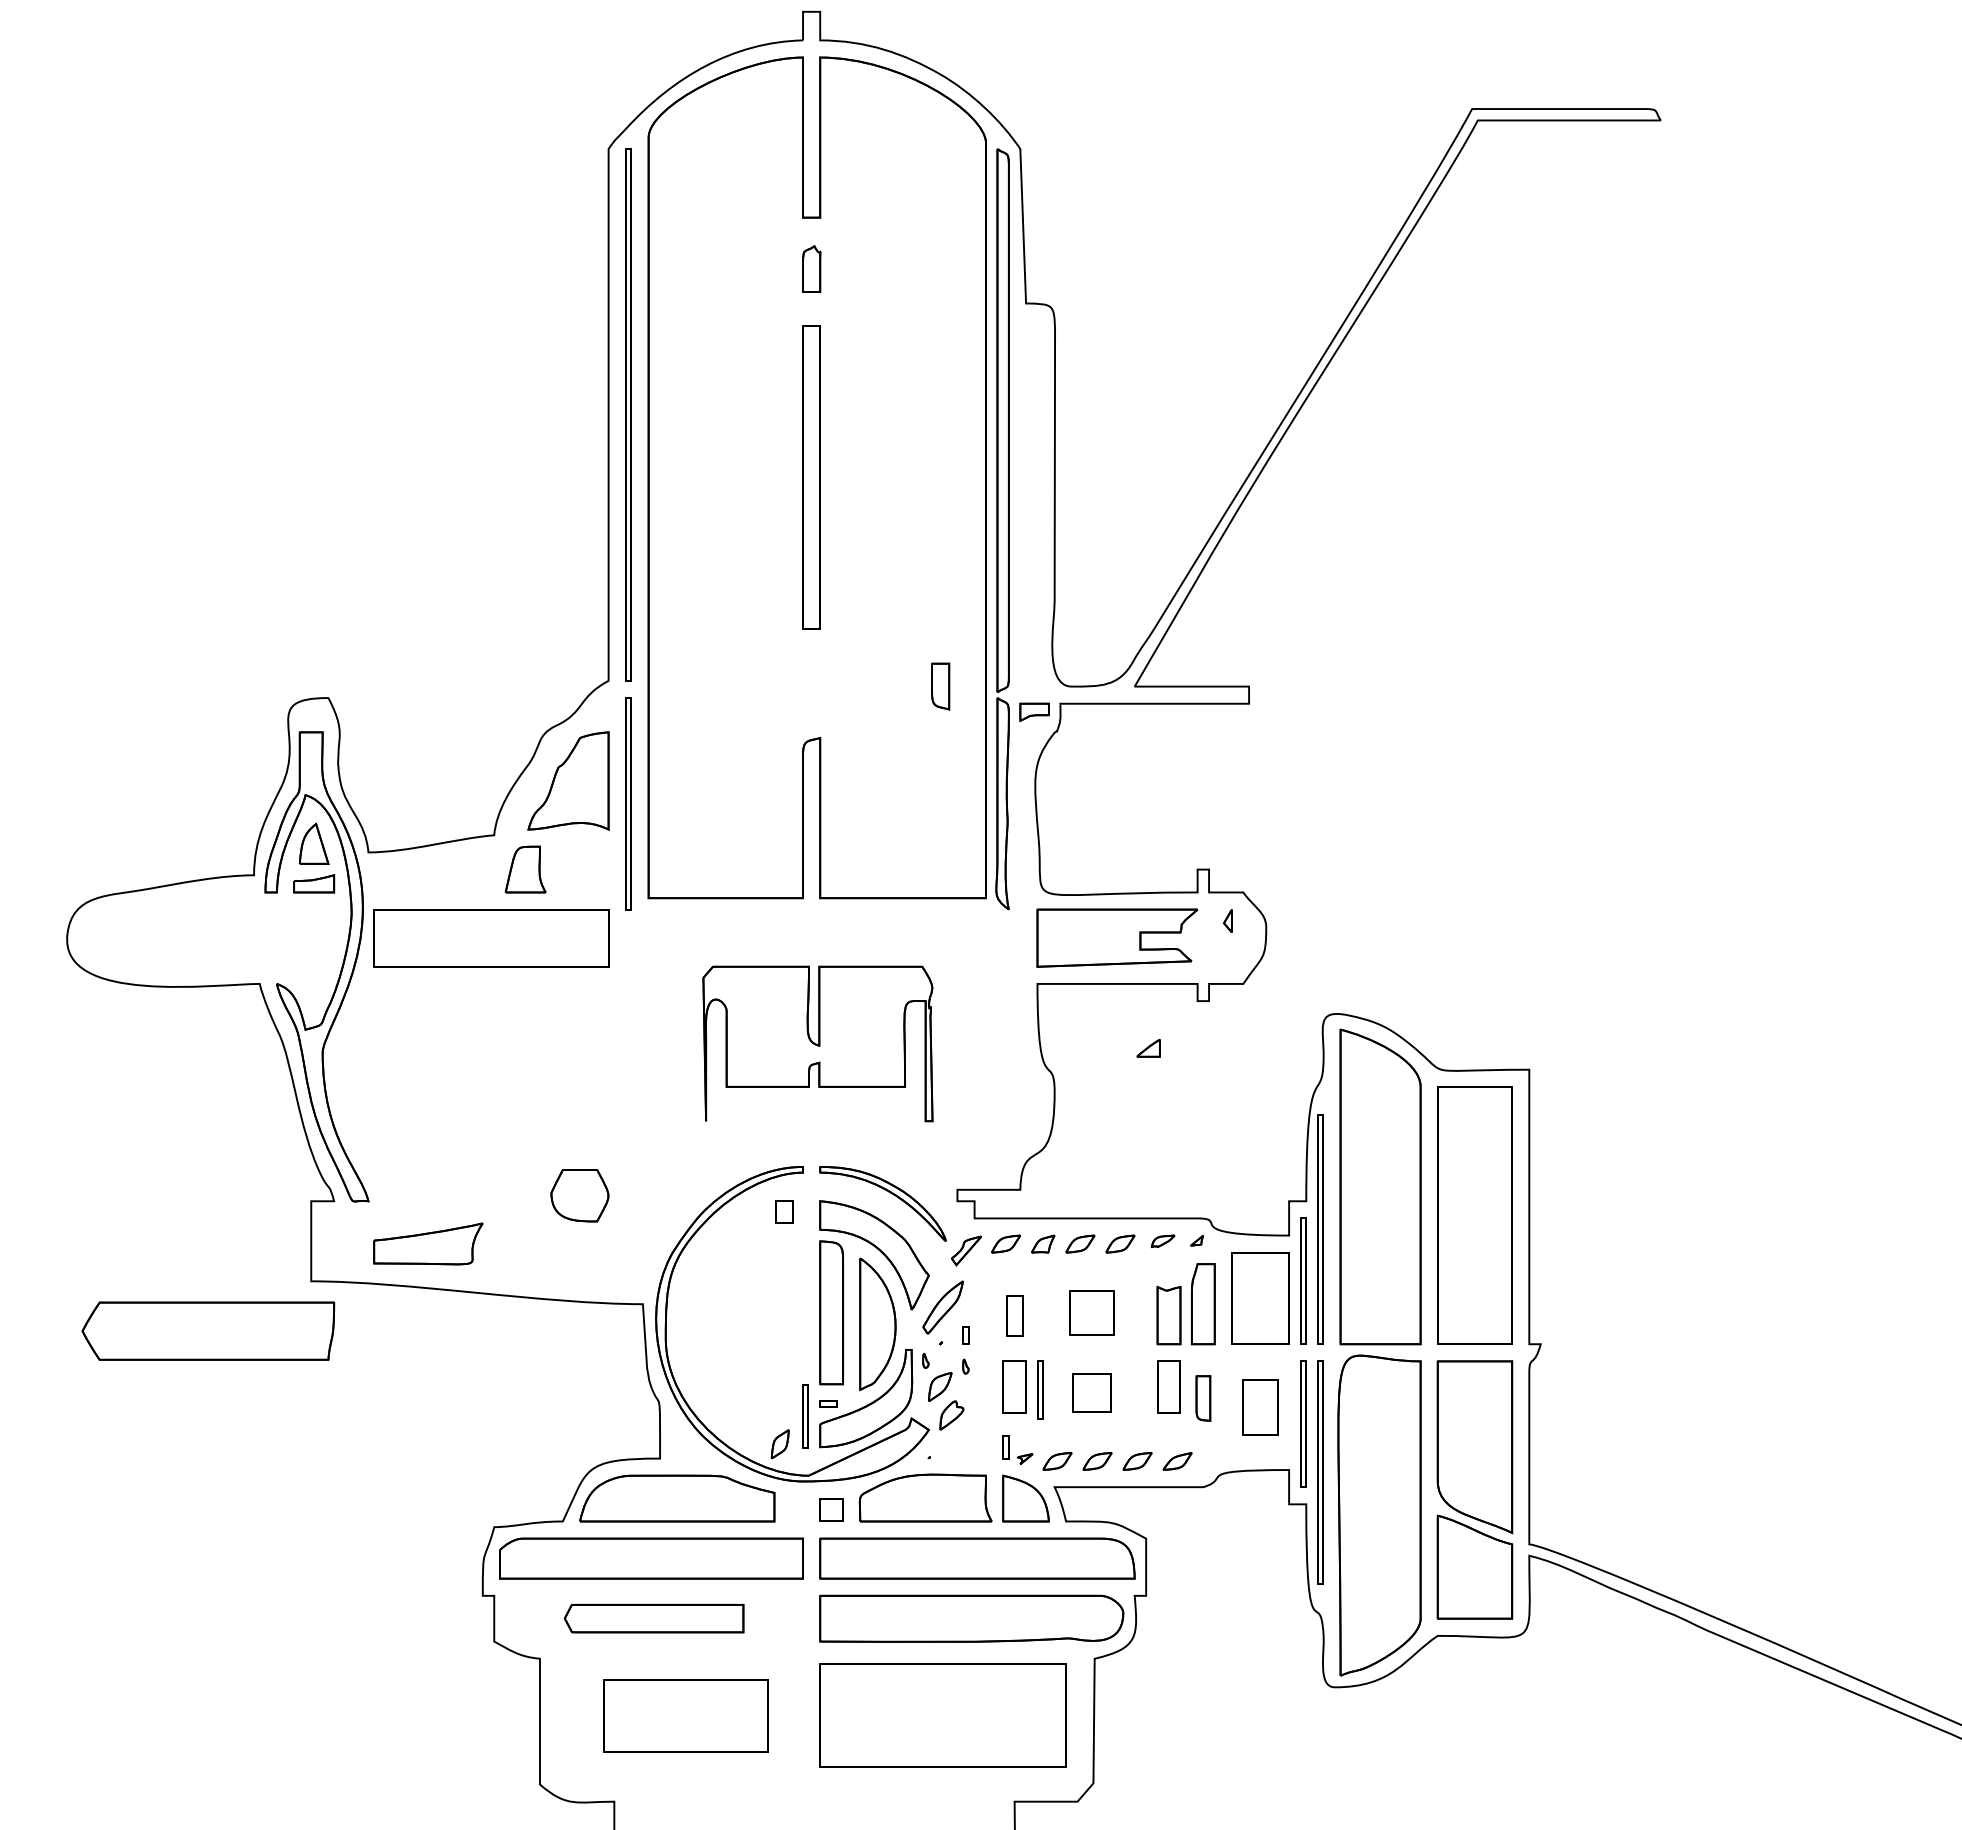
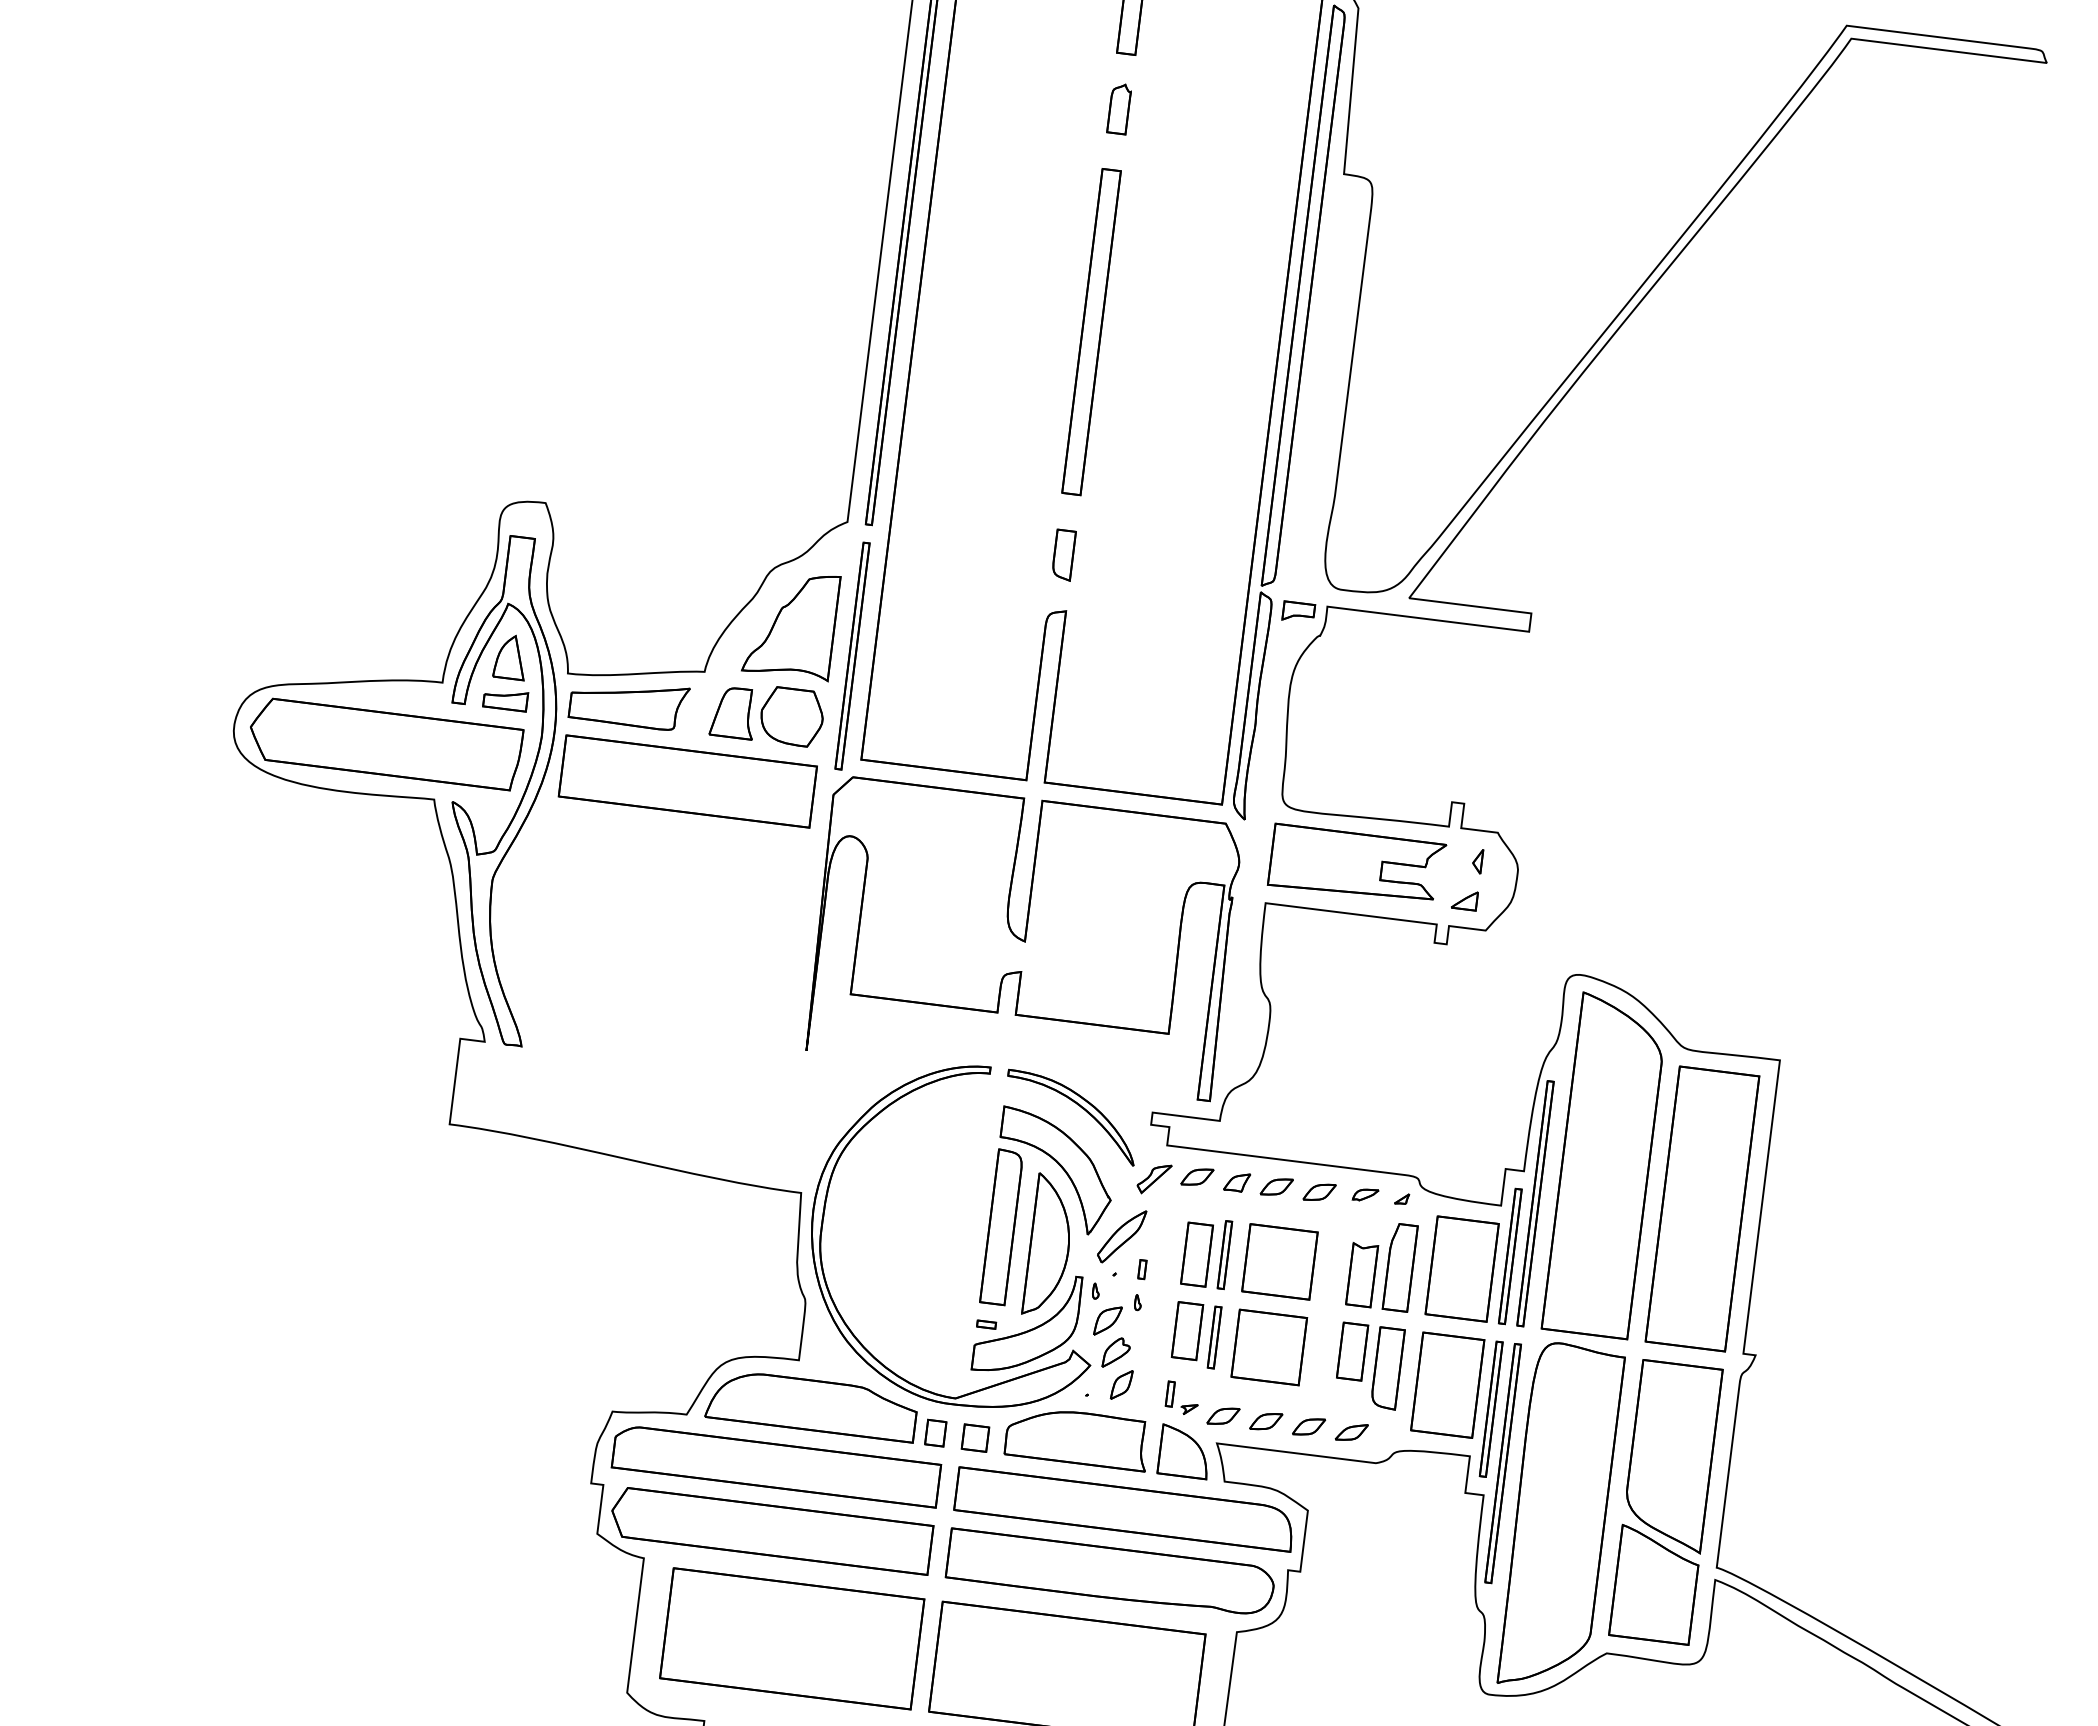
part: (940, 686) -> (1063, 555), moved
part: (817, 1043) -> (1022, 937), size x1.67
part: (1148, 1048) -> (1464, 900), moved
part: (579, 1195) -> (791, 716), moved
part: (784, 1211) -> (935, 1432), moved
part: (428, 1243) -> (629, 702), moved
part: (1091, 1312) -> (1279, 1261), size x1.43
part: (1014, 1315) -> (1196, 1254), size x1.43
part: (208, 1330) -> (385, 743), moved
part: (1091, 1392) -> (1268, 1347), size x1.67
part: (1203, 1398) -> (1387, 1368), size x1.67
part: (1260, 1406) -> (1447, 1384), size x1.67
part: (805, 1416) -> (1225, 1254), moved
part: (779, 1444) -> (1120, 1385), moved
part: (653, 1618) -> (770, 1530), size x1.67
part: (685, 1715) -> (791, 1638), size x1.43

